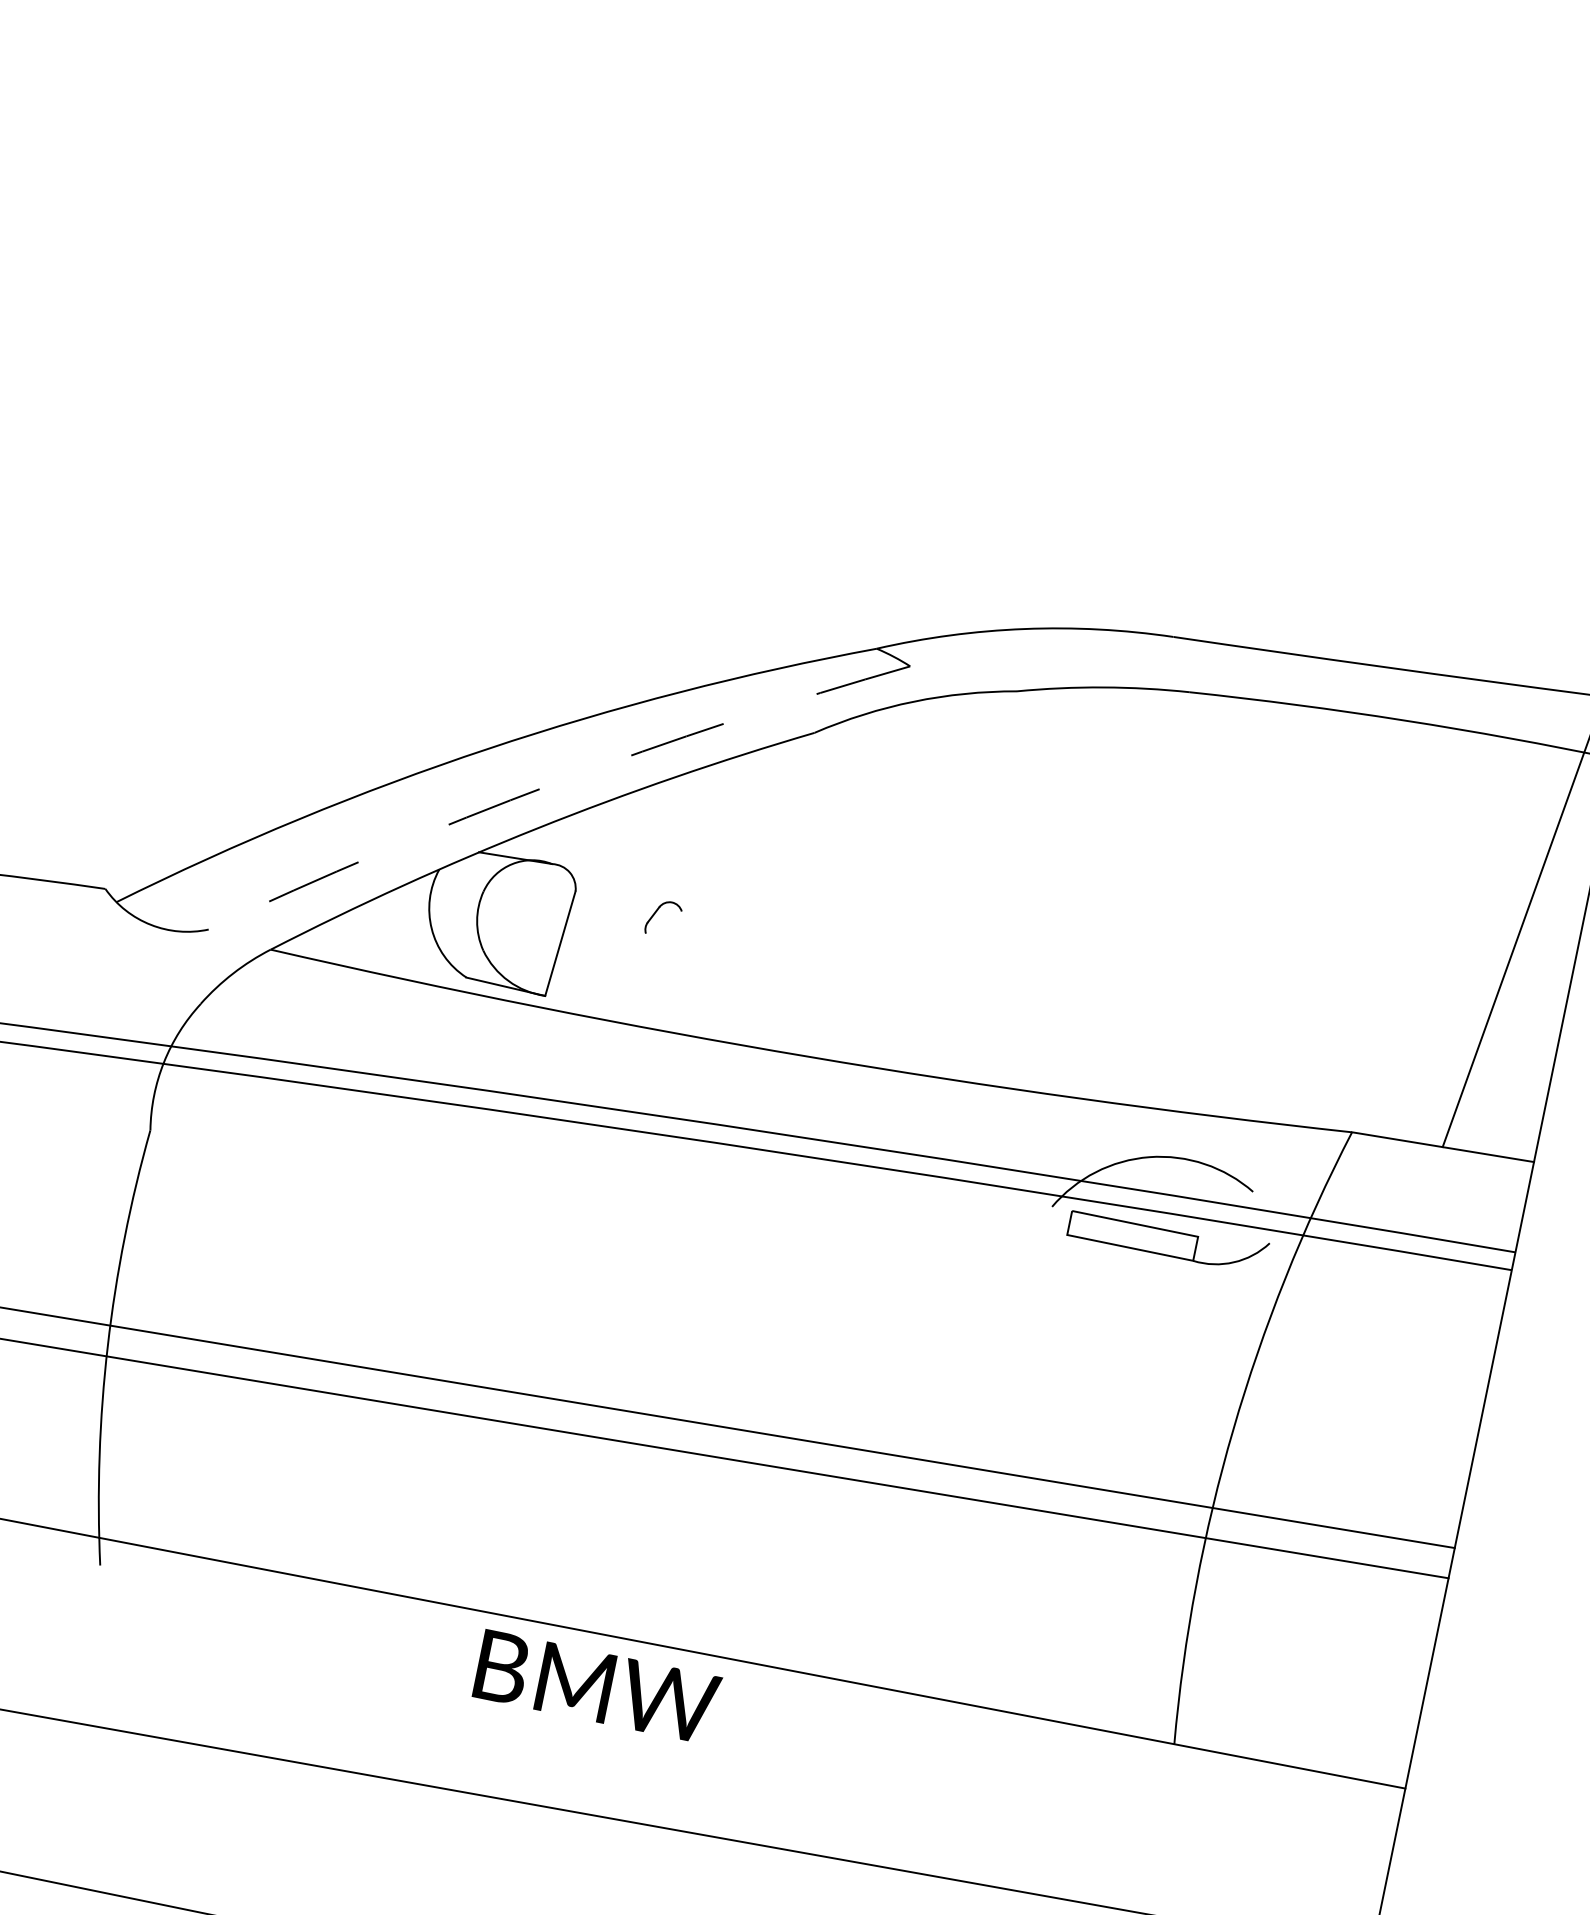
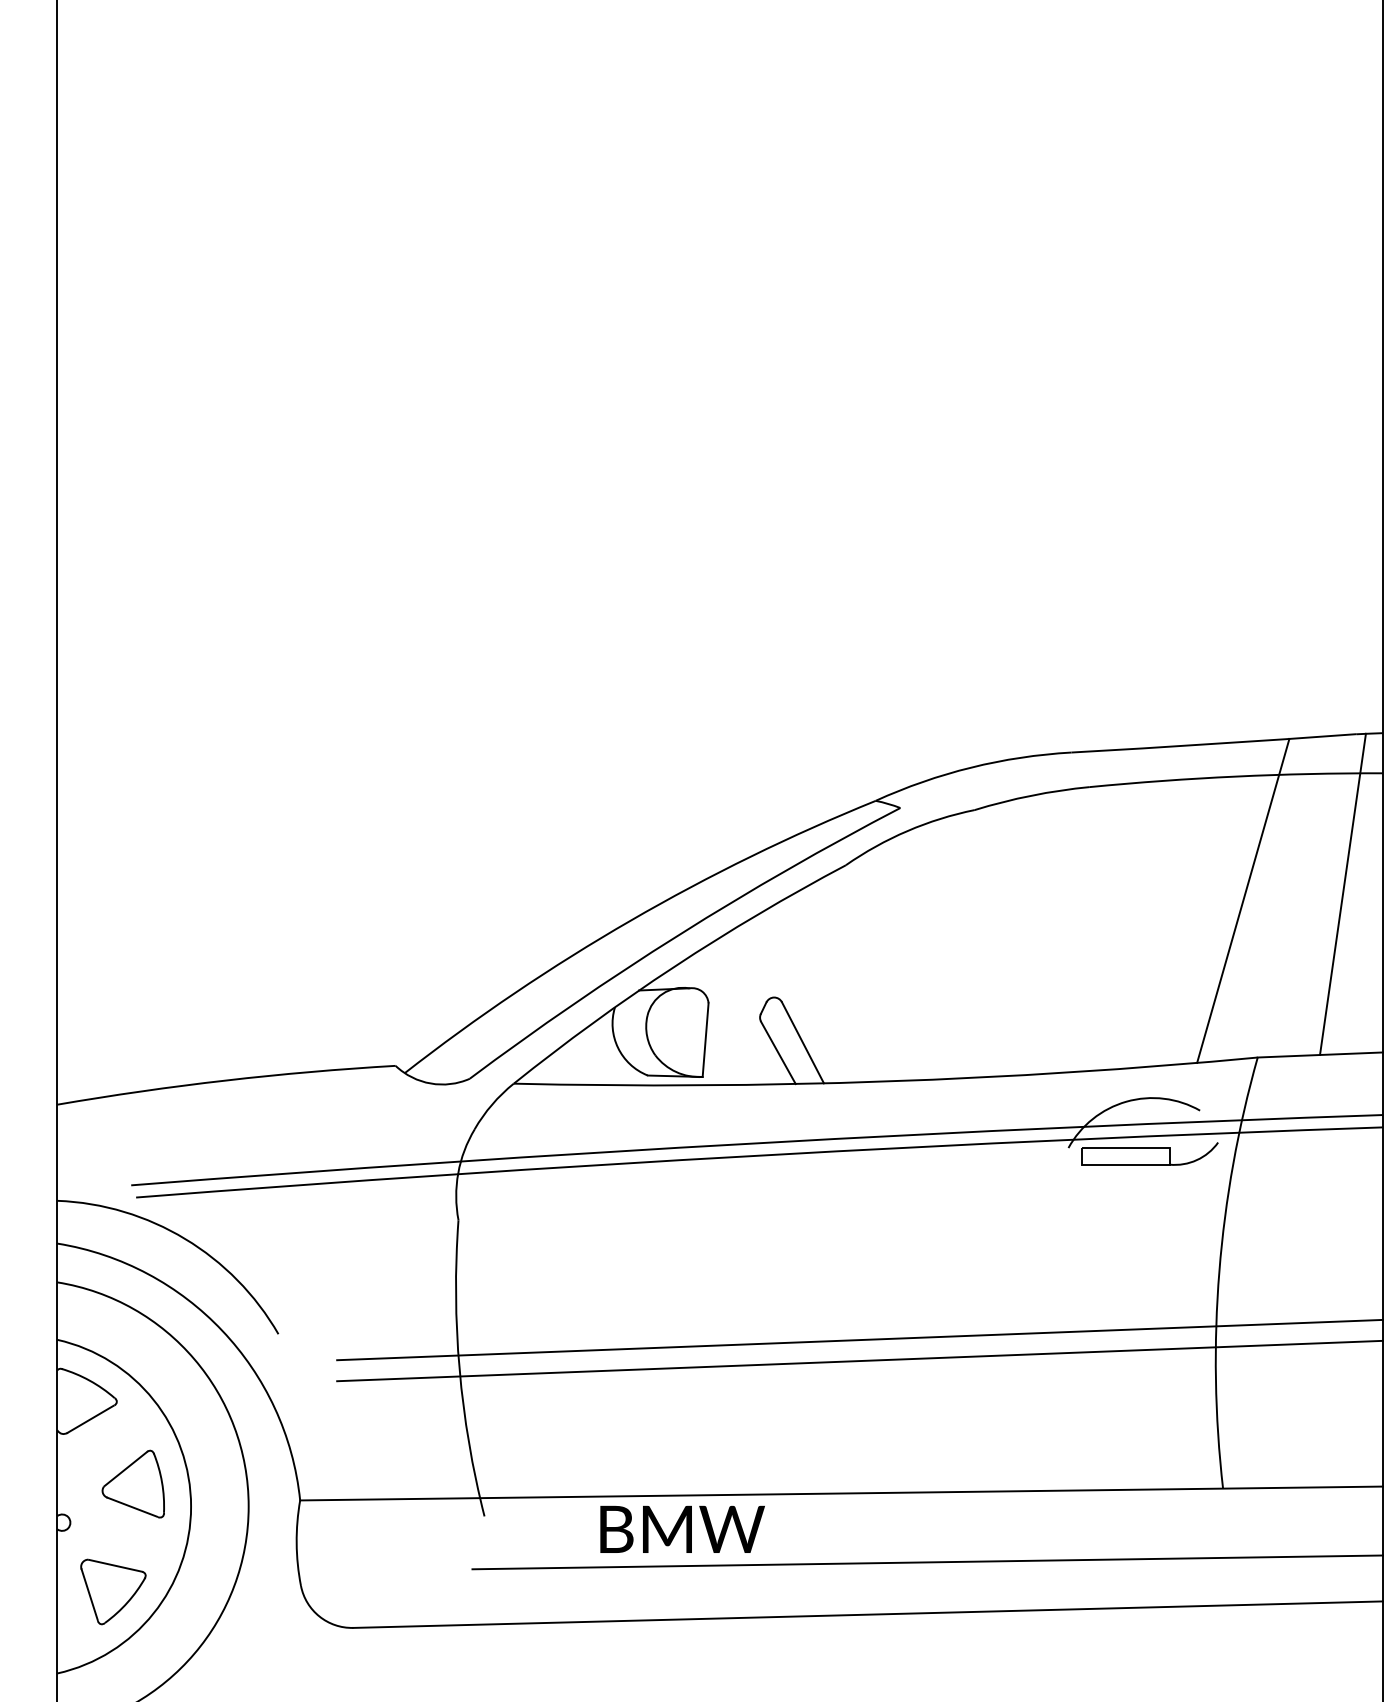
arc: (554, 783) -> (679, 934), dashed -> solid
line: (1378, 901) -> (1243, 900), added
line: (699, 975) -> (802, 1042), added
line: (661, 983) -> (778, 1052), added
text: (597, 1685) -> (682, 1528), moved
line: (725, 1763) -> (927, 1562), added

